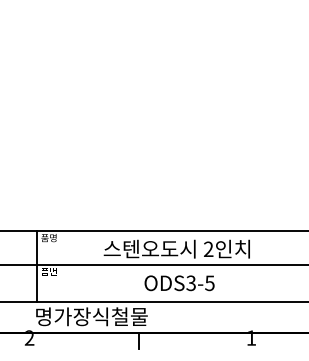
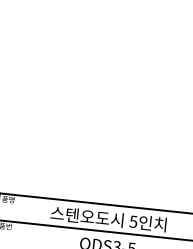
text: (208, 249) -> (133, 221), 2 -> 5

